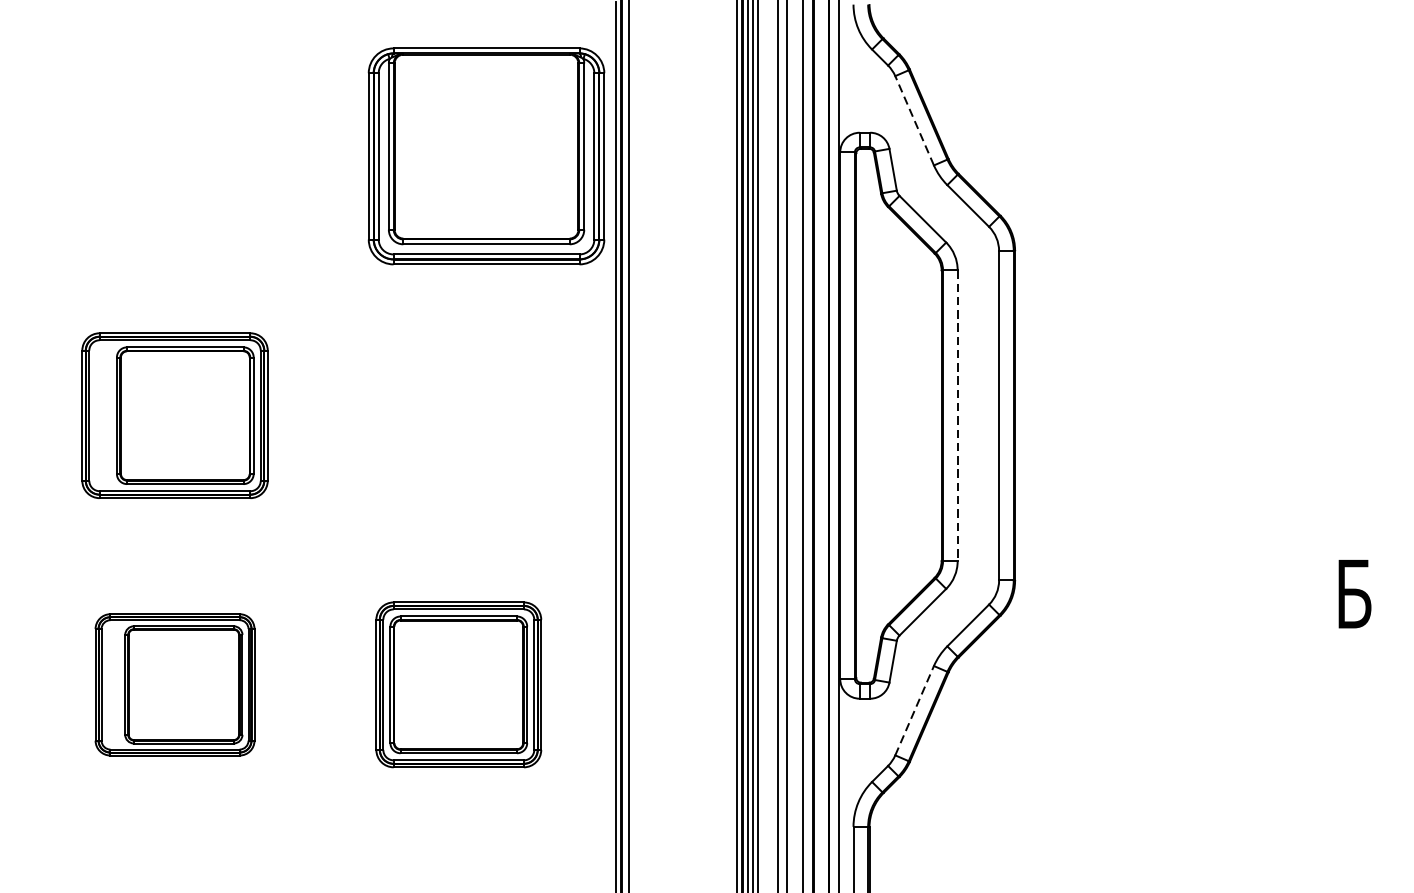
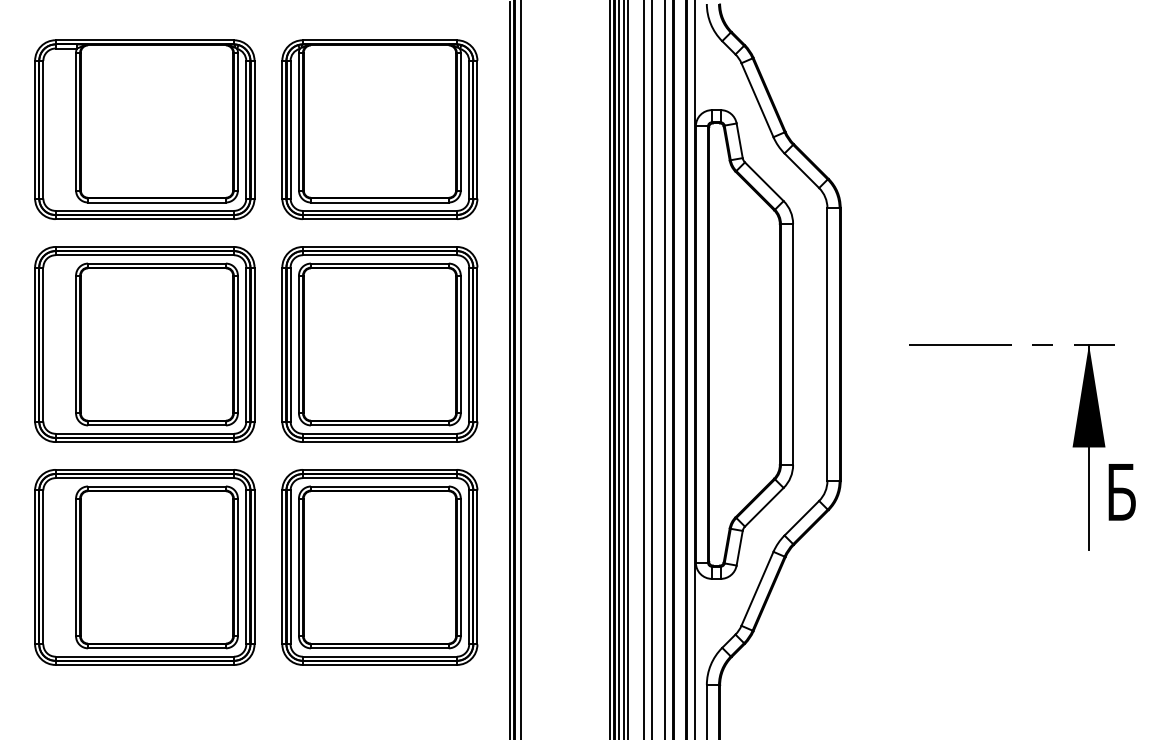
line: (914, 119) -> (757, 99), dashed -> solid
part: (174, 156) -> (144, 129), added
part: (486, 156) -> (379, 129), moved
part: (174, 415) -> (144, 344), size x1.43
part: (458, 415) -> (379, 344), added
line: (958, 415) -> (793, 344), dashed -> solid
part: (1294, 540) -> (1072, 447), added
part: (174, 684) -> (144, 567), size x1.67
part: (458, 684) -> (379, 567), size x1.43
line: (914, 710) -> (757, 588), dashed -> solid

